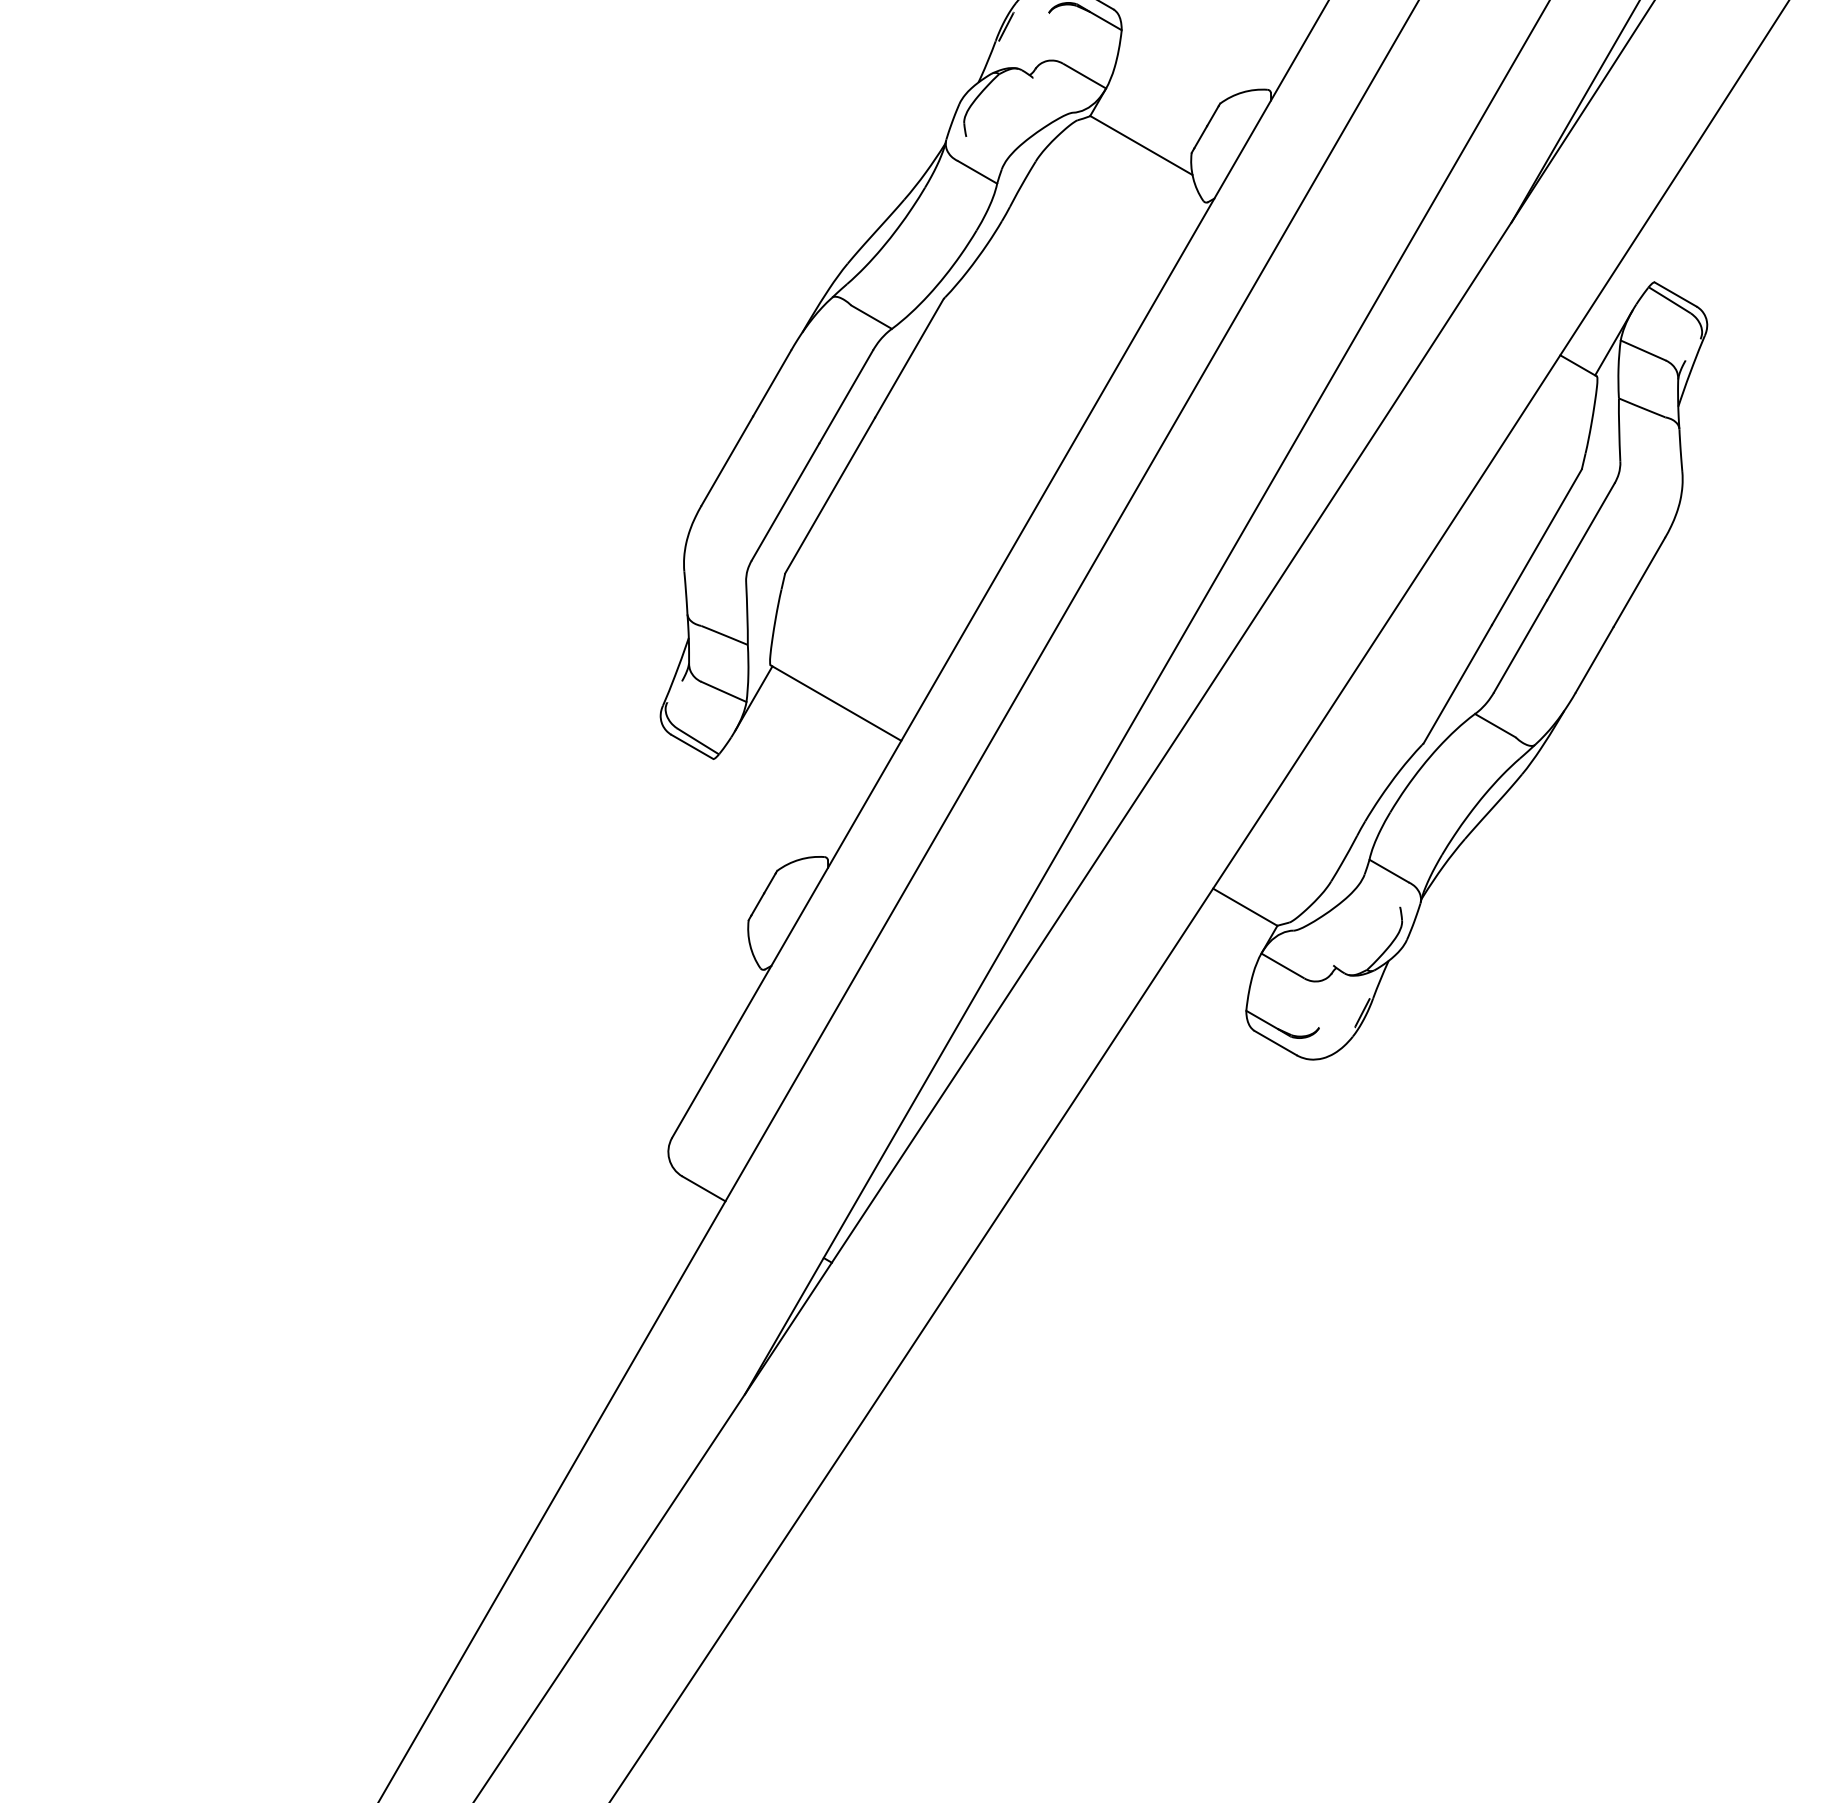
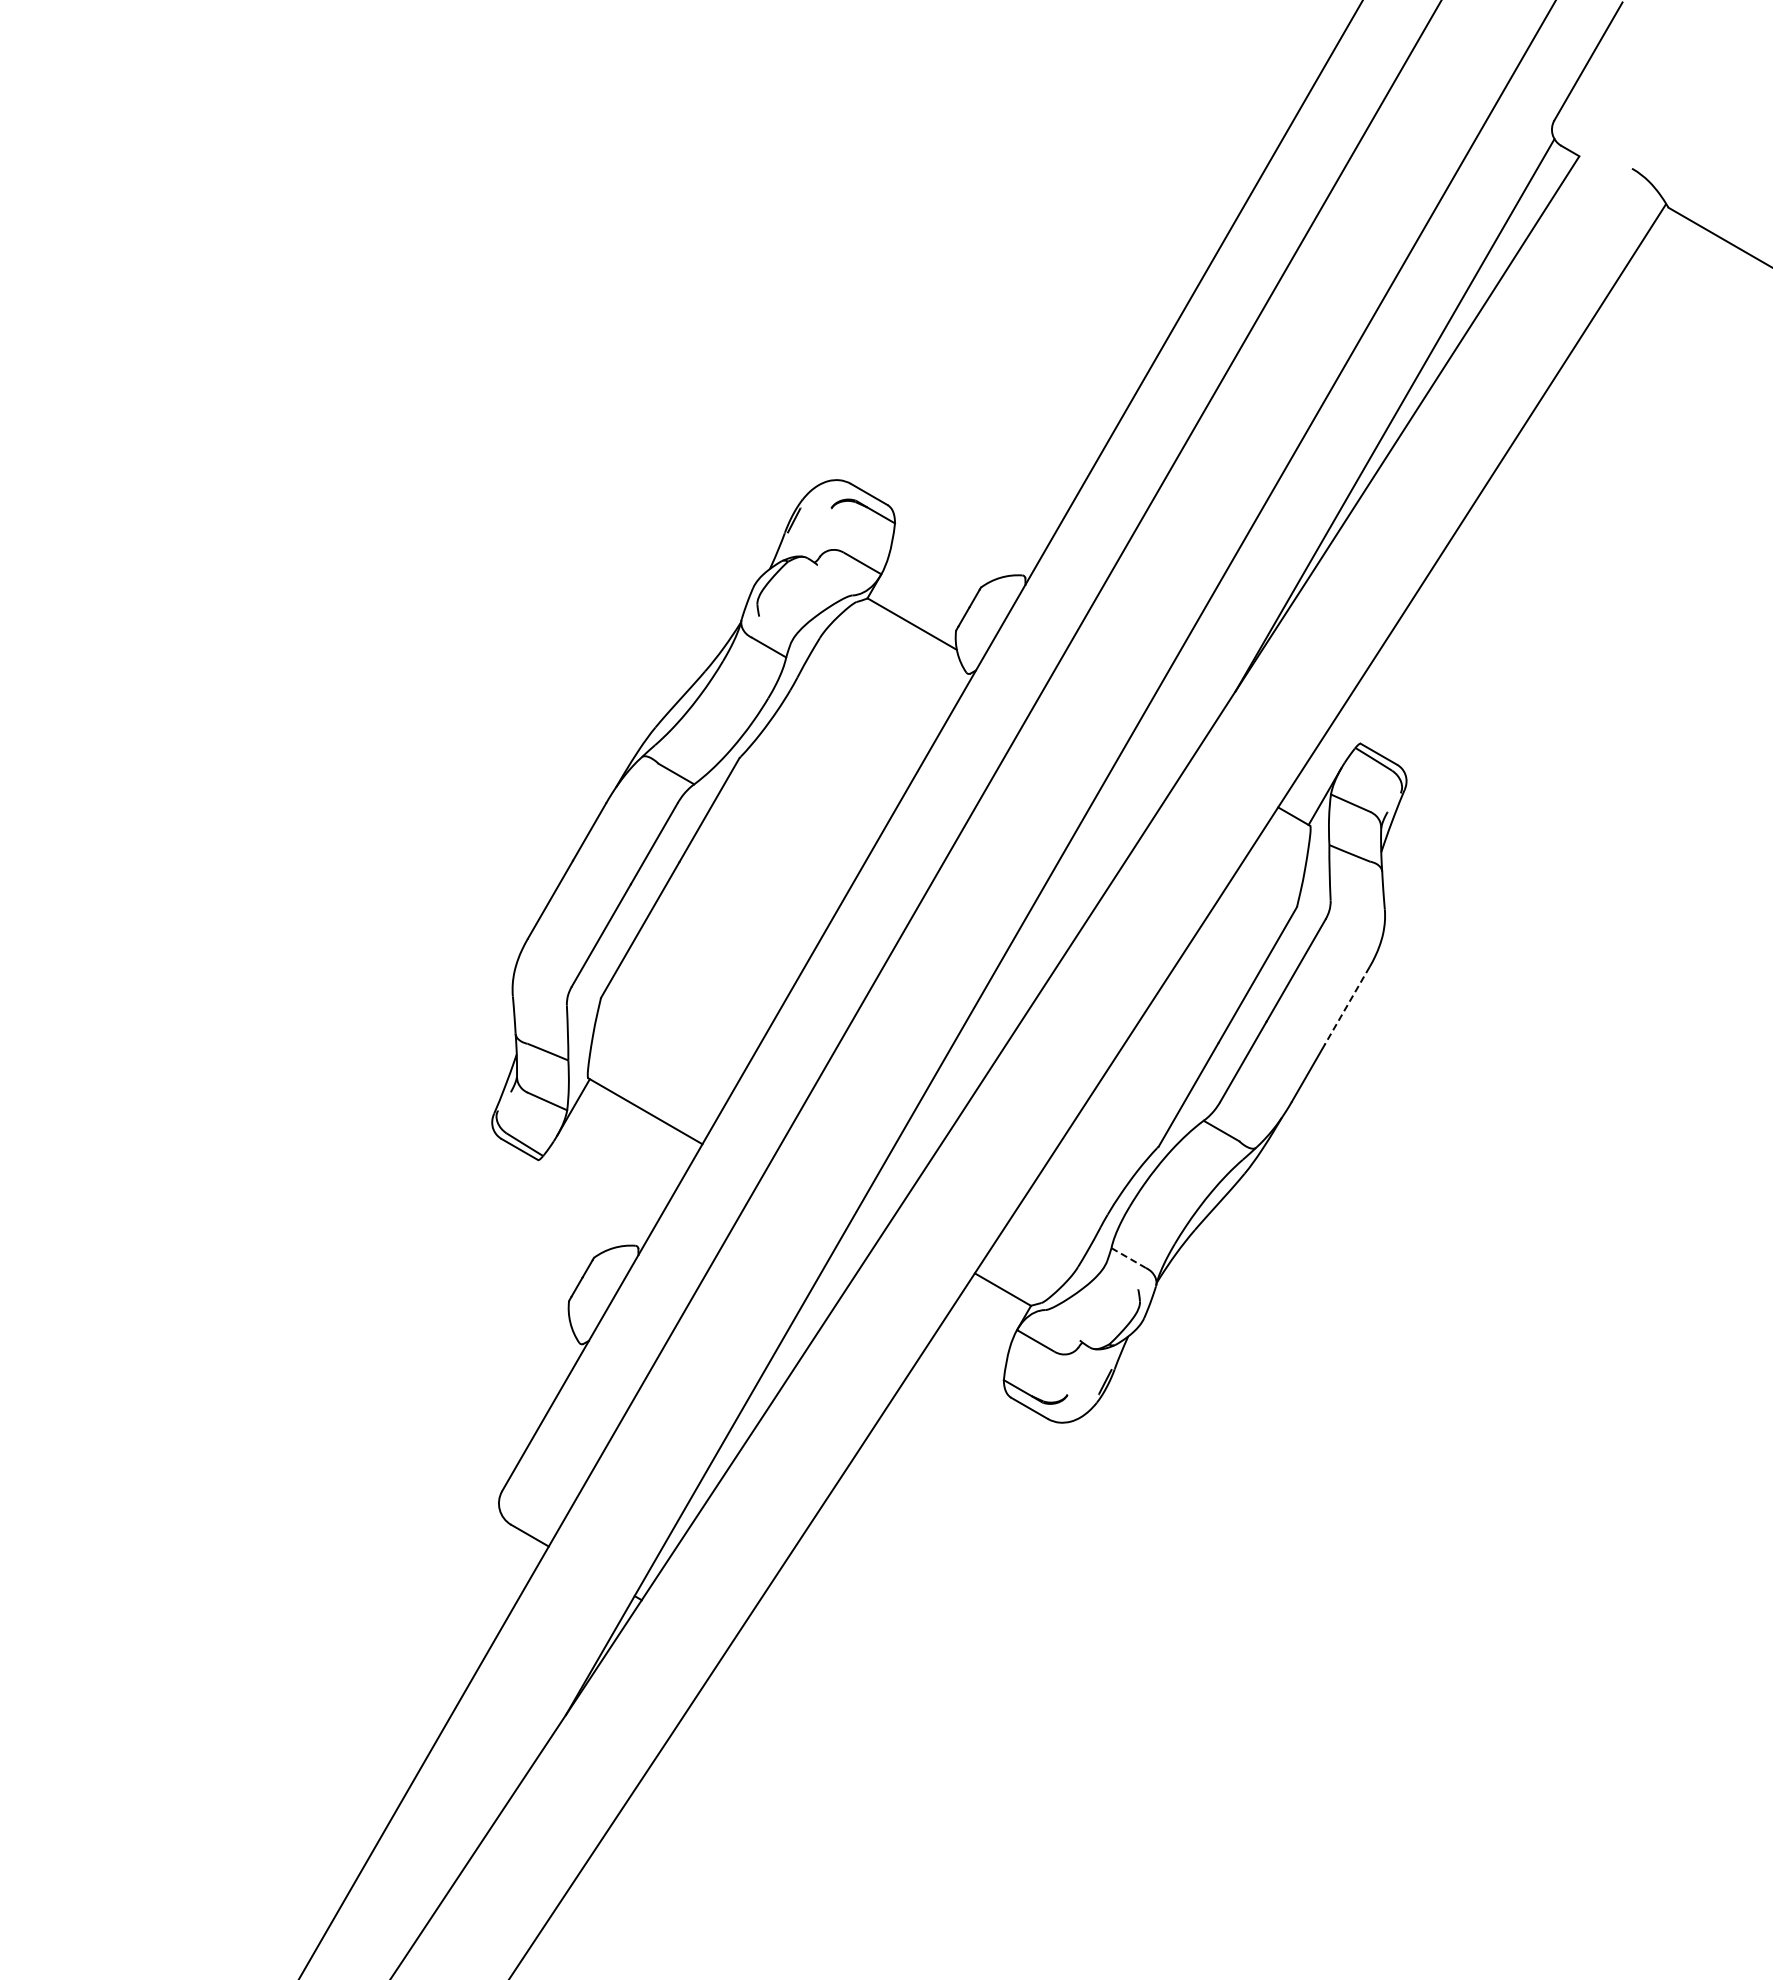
line: (1639, 582) -> (1347, 1005), solid -> dashed
line: (1388, 871) -> (1128, 1258), solid -> dashed

